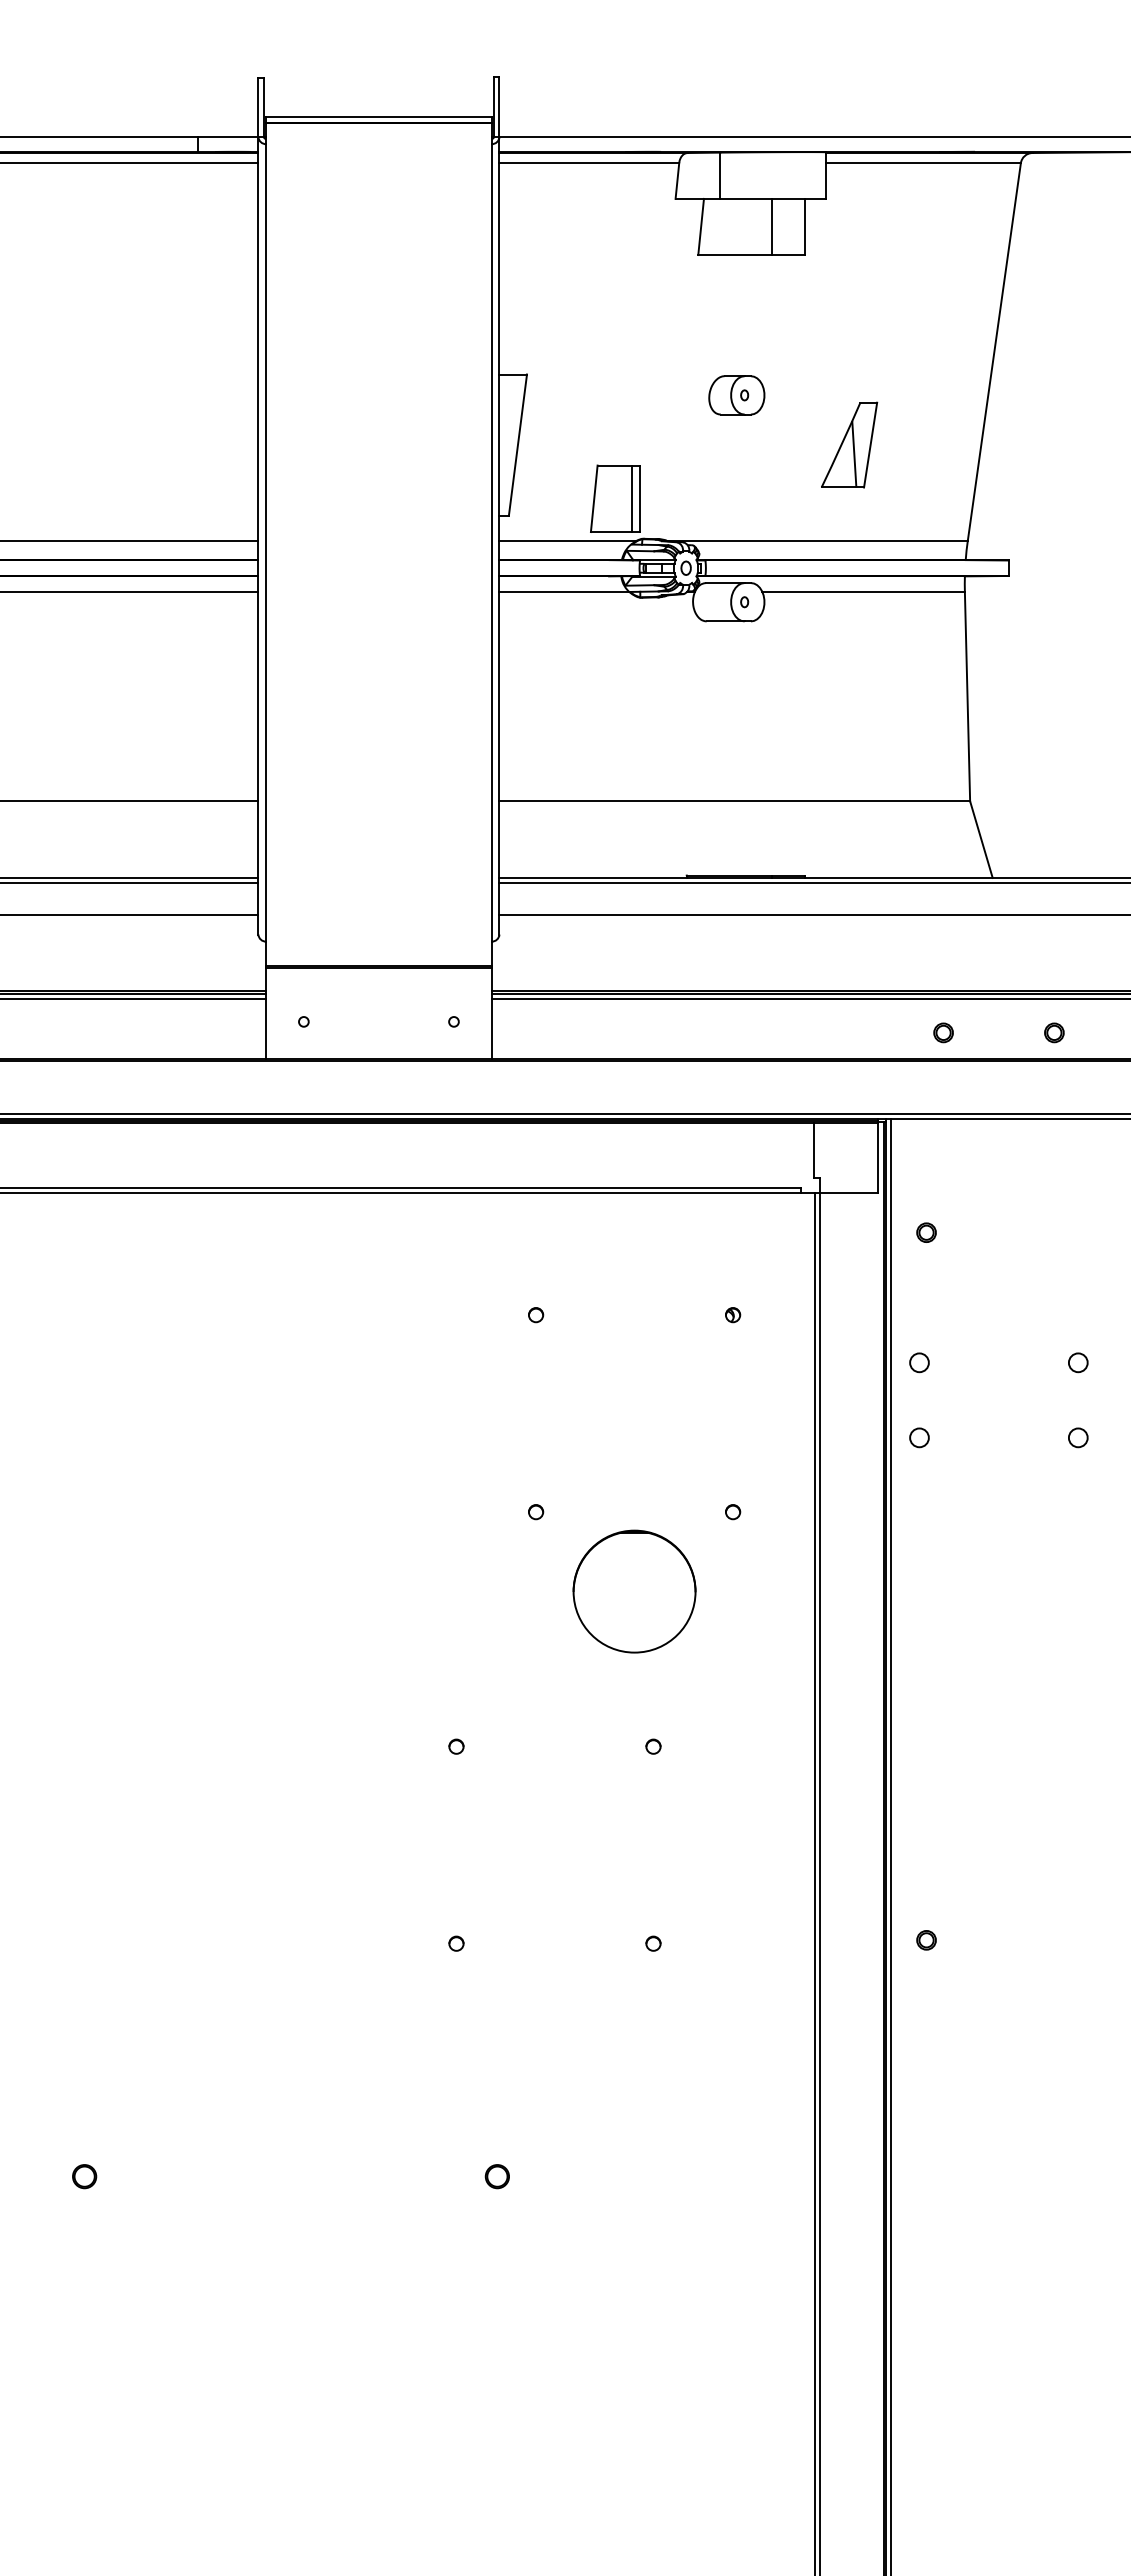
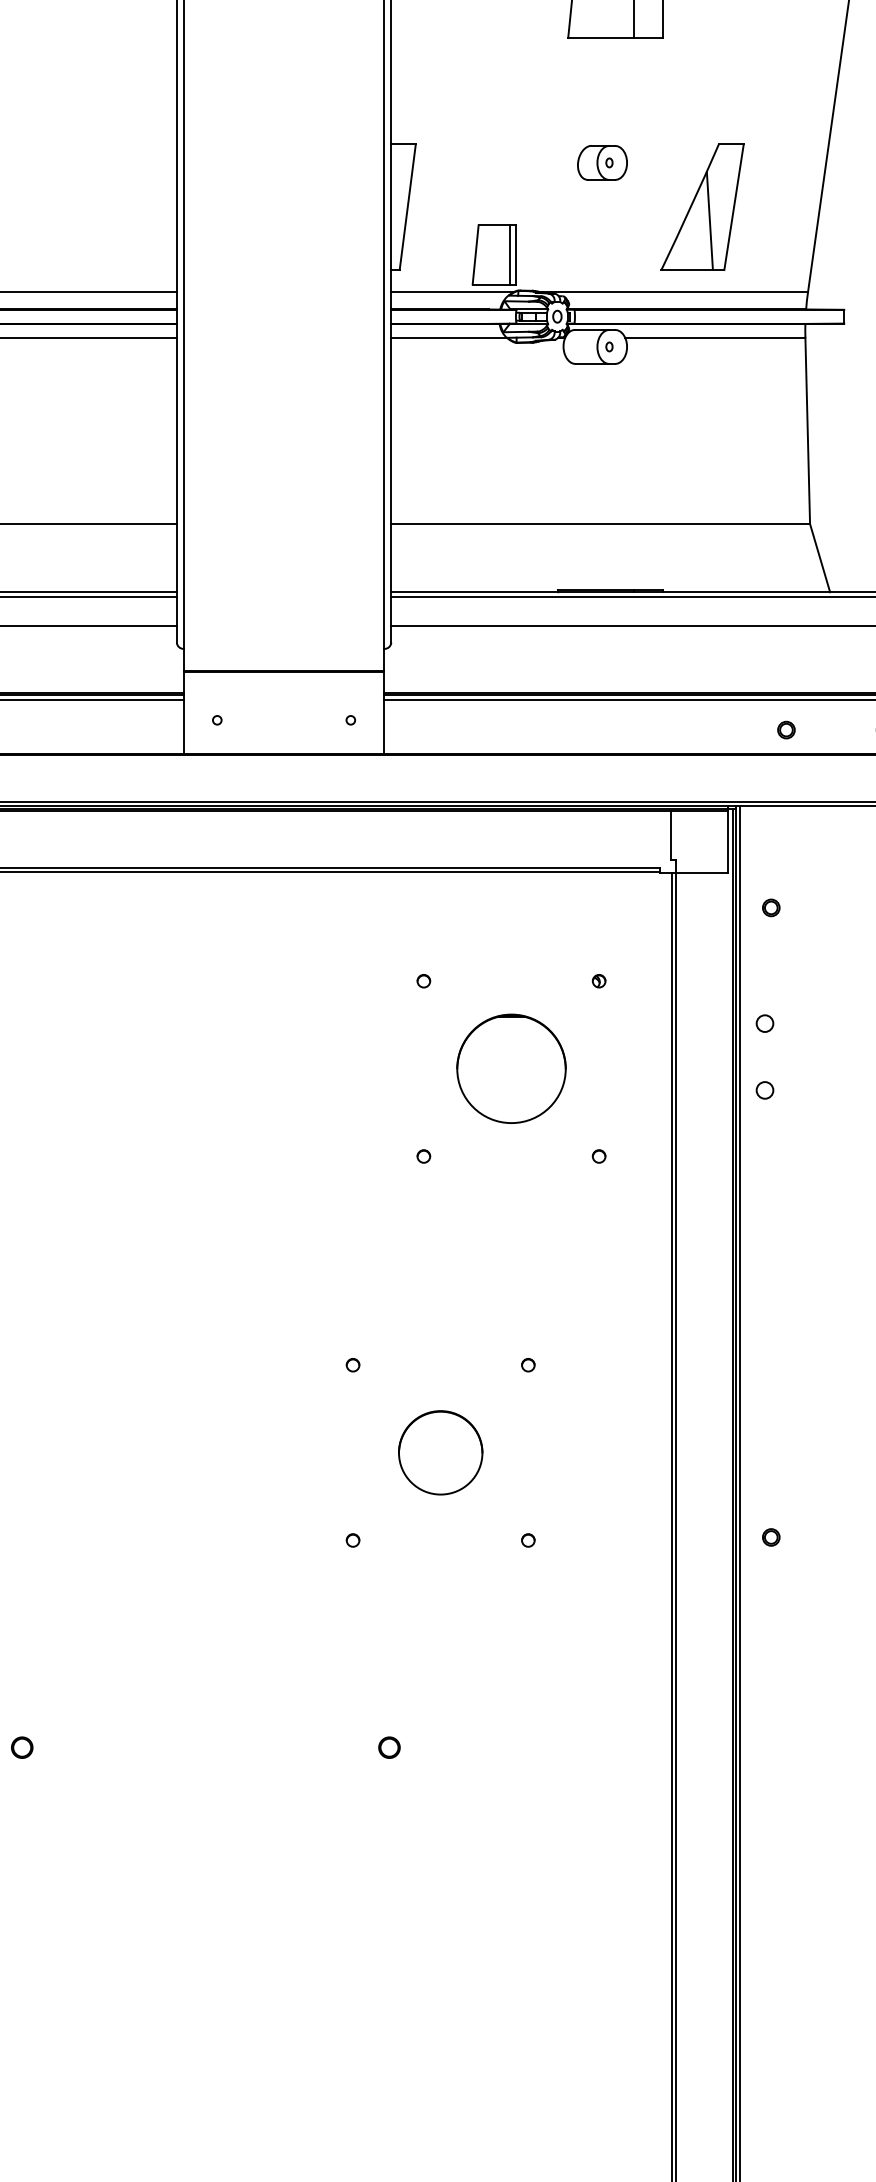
part: (849, 444) -> (702, 206), size x1.67
part: (634, 1591) -> (511, 1068), moved
circle: (554, 1844) -> (440, 1452), added

